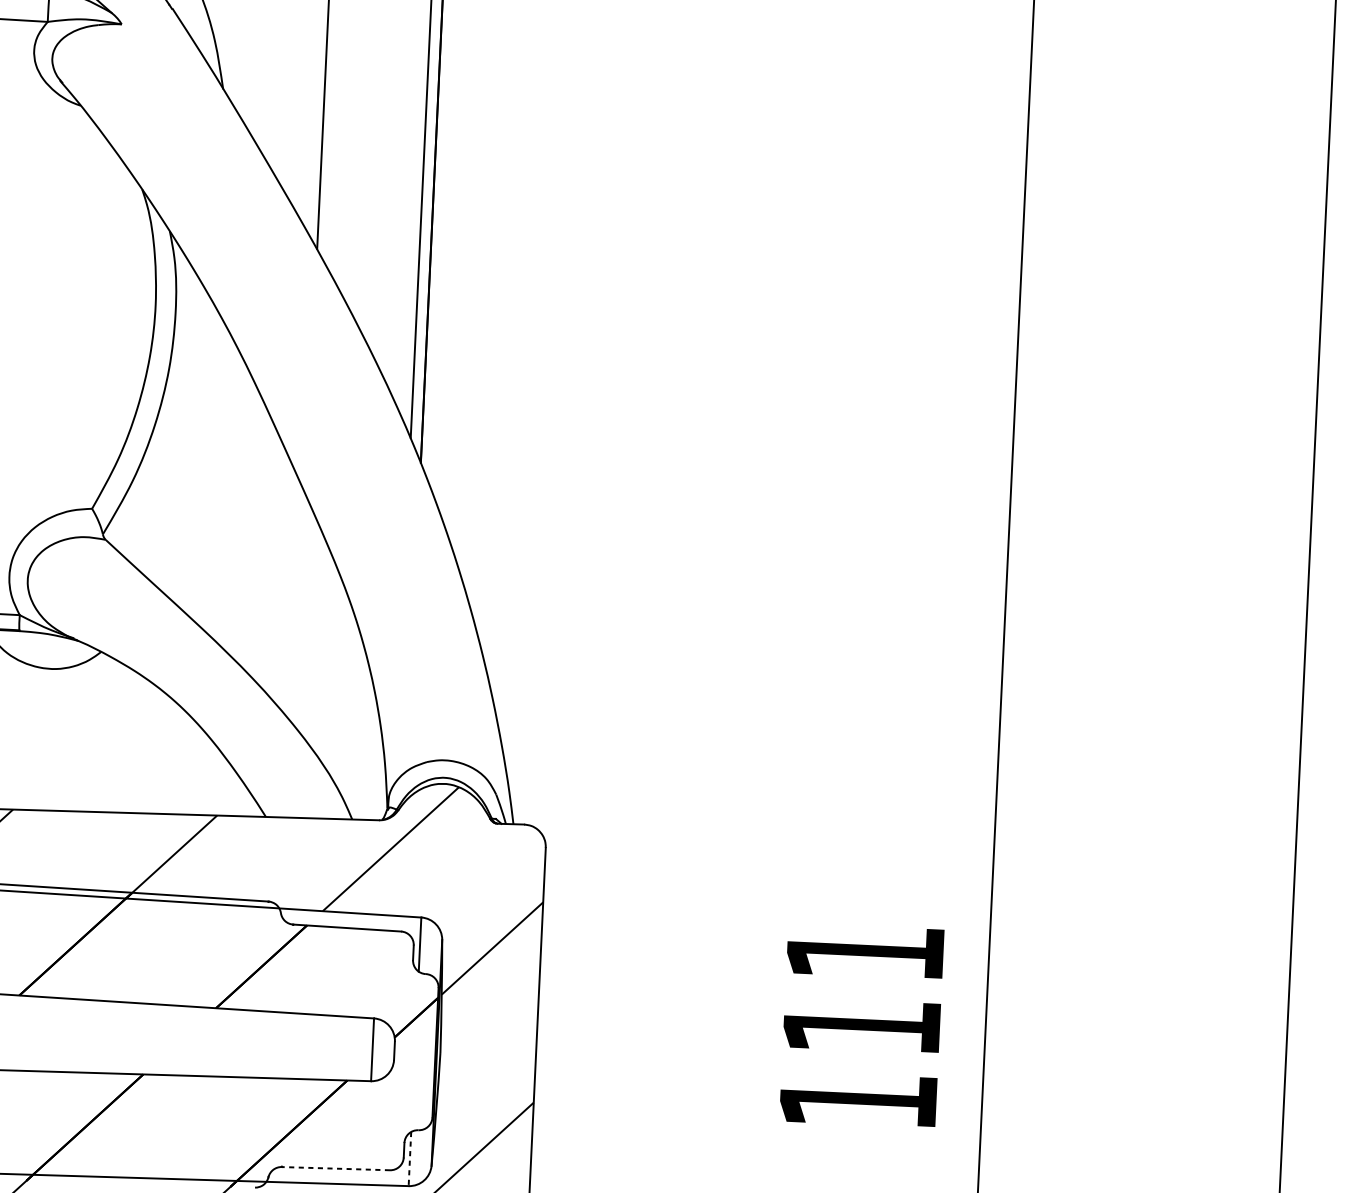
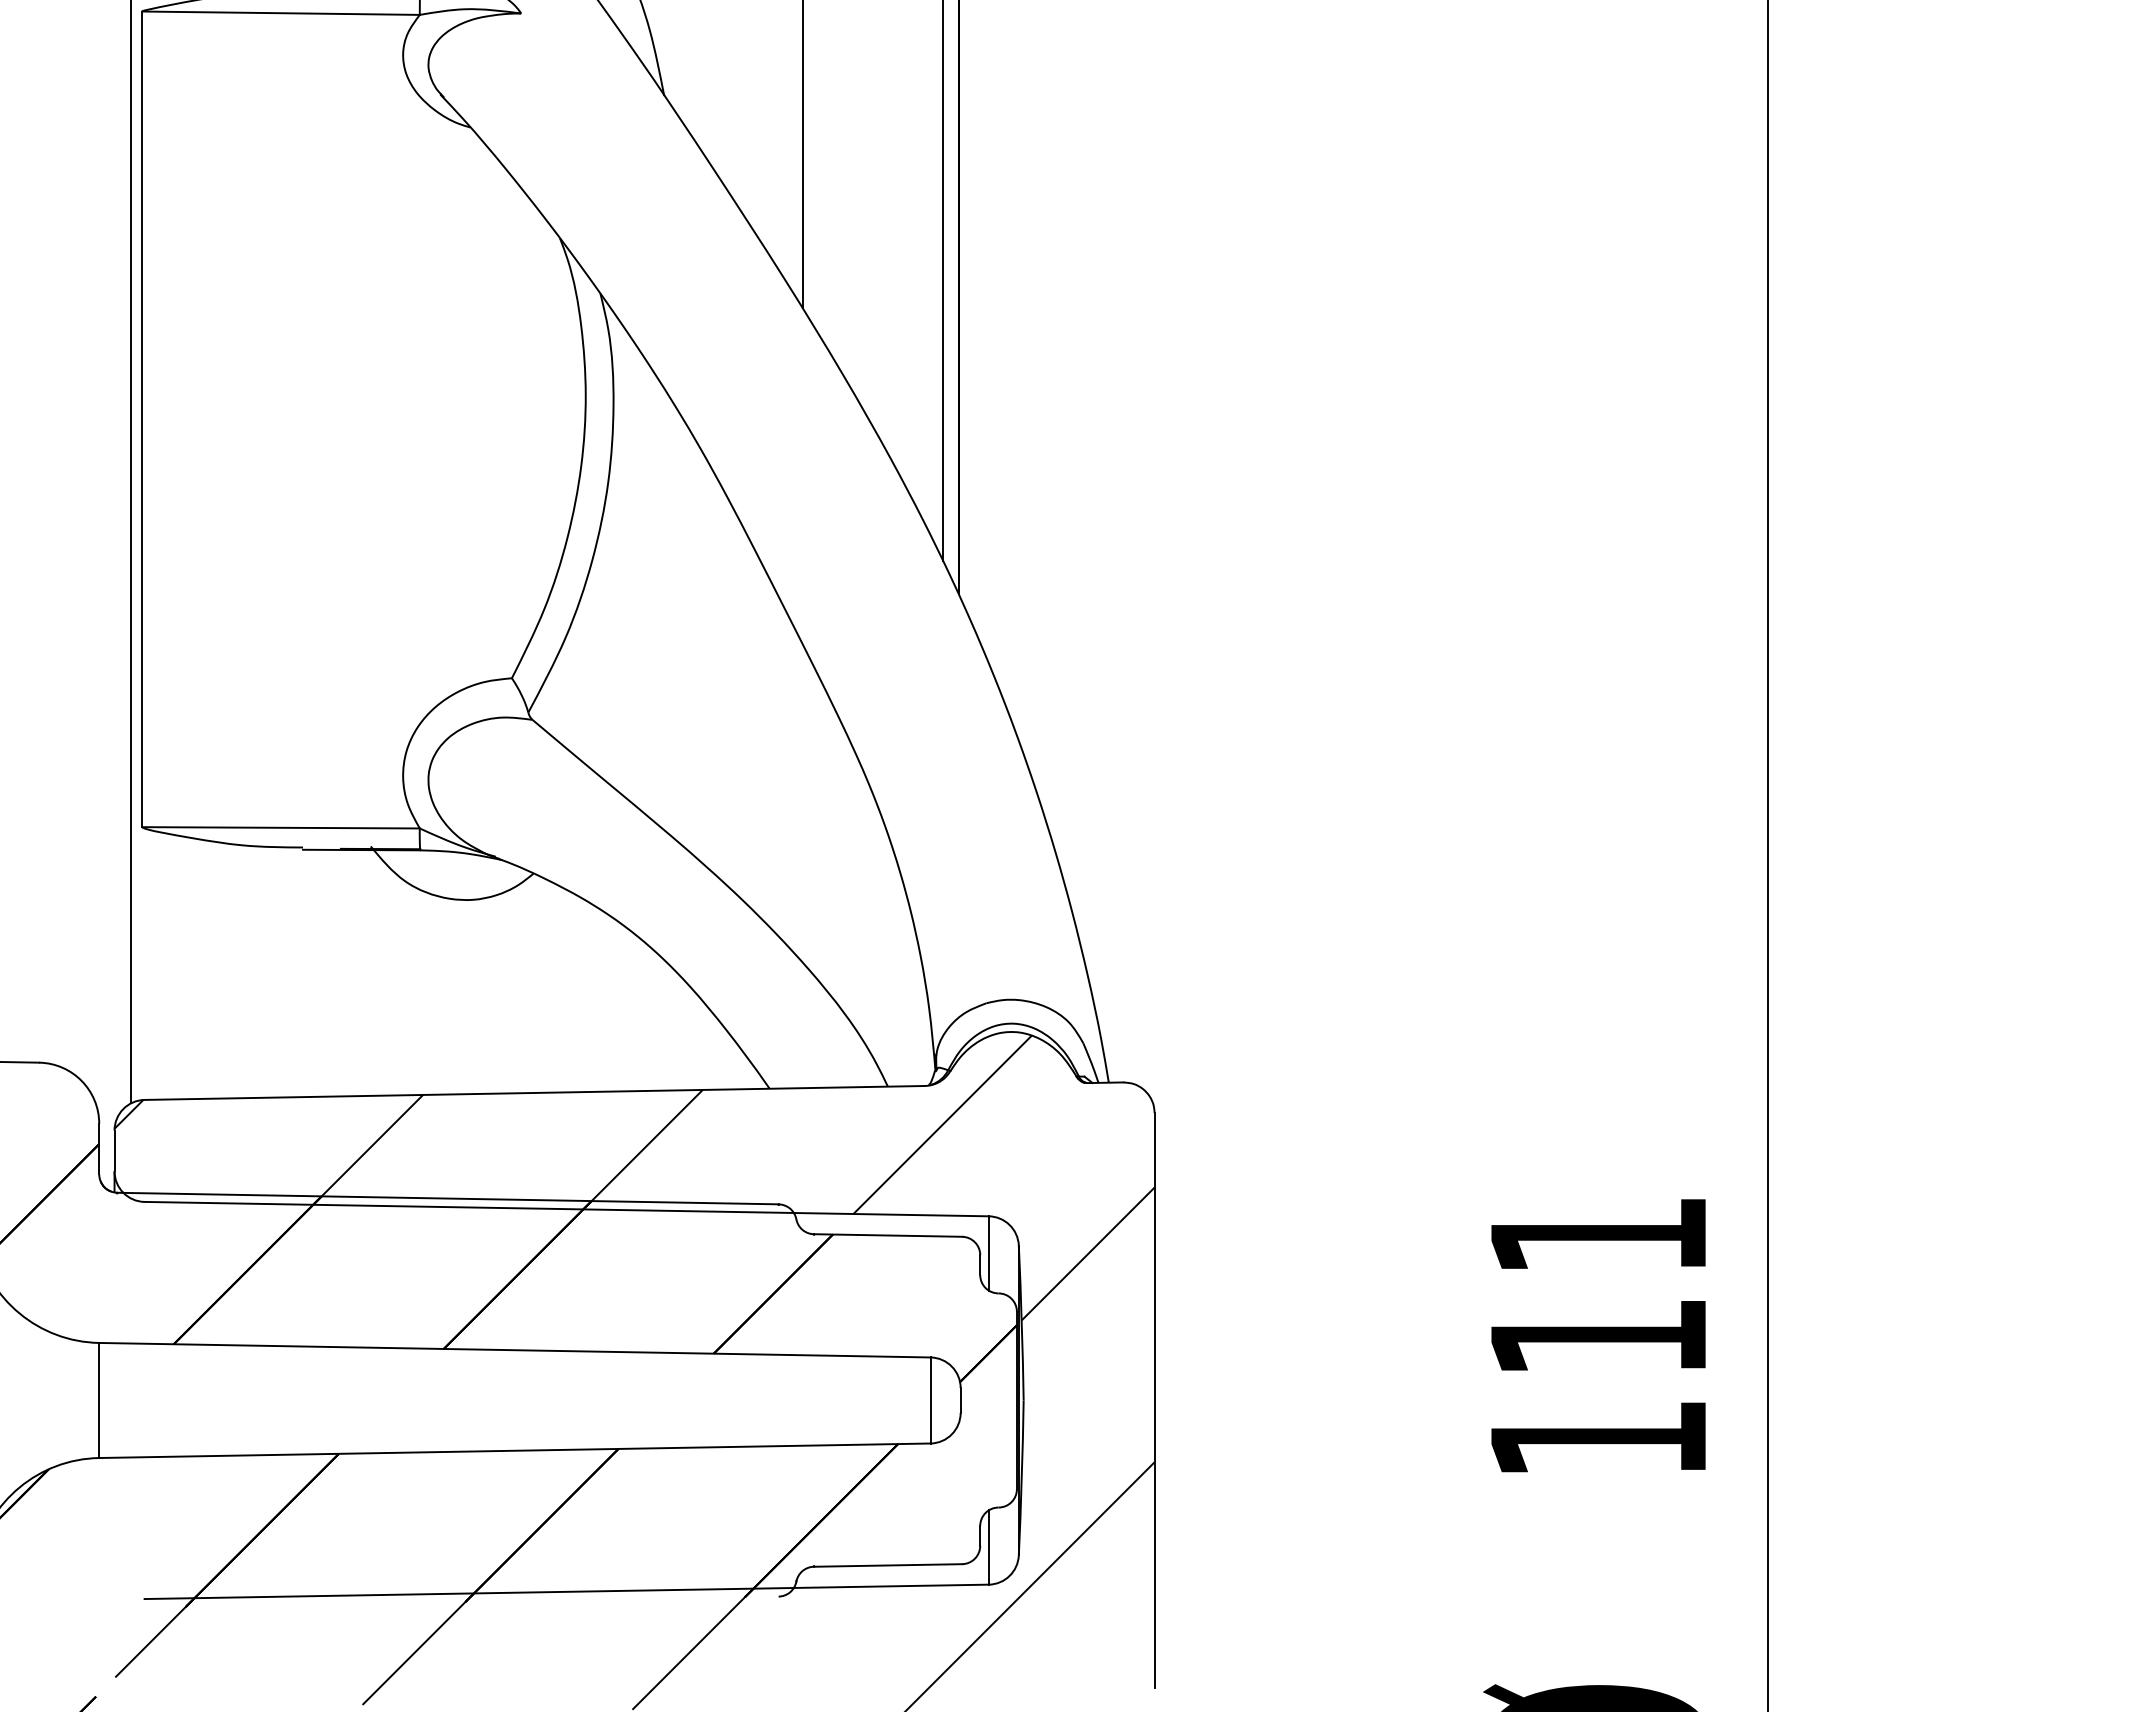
line: (409, 1159) -> (988, 1548), dashed -> solid
line: (335, 1168) -> (887, 1565), dashed -> solid

